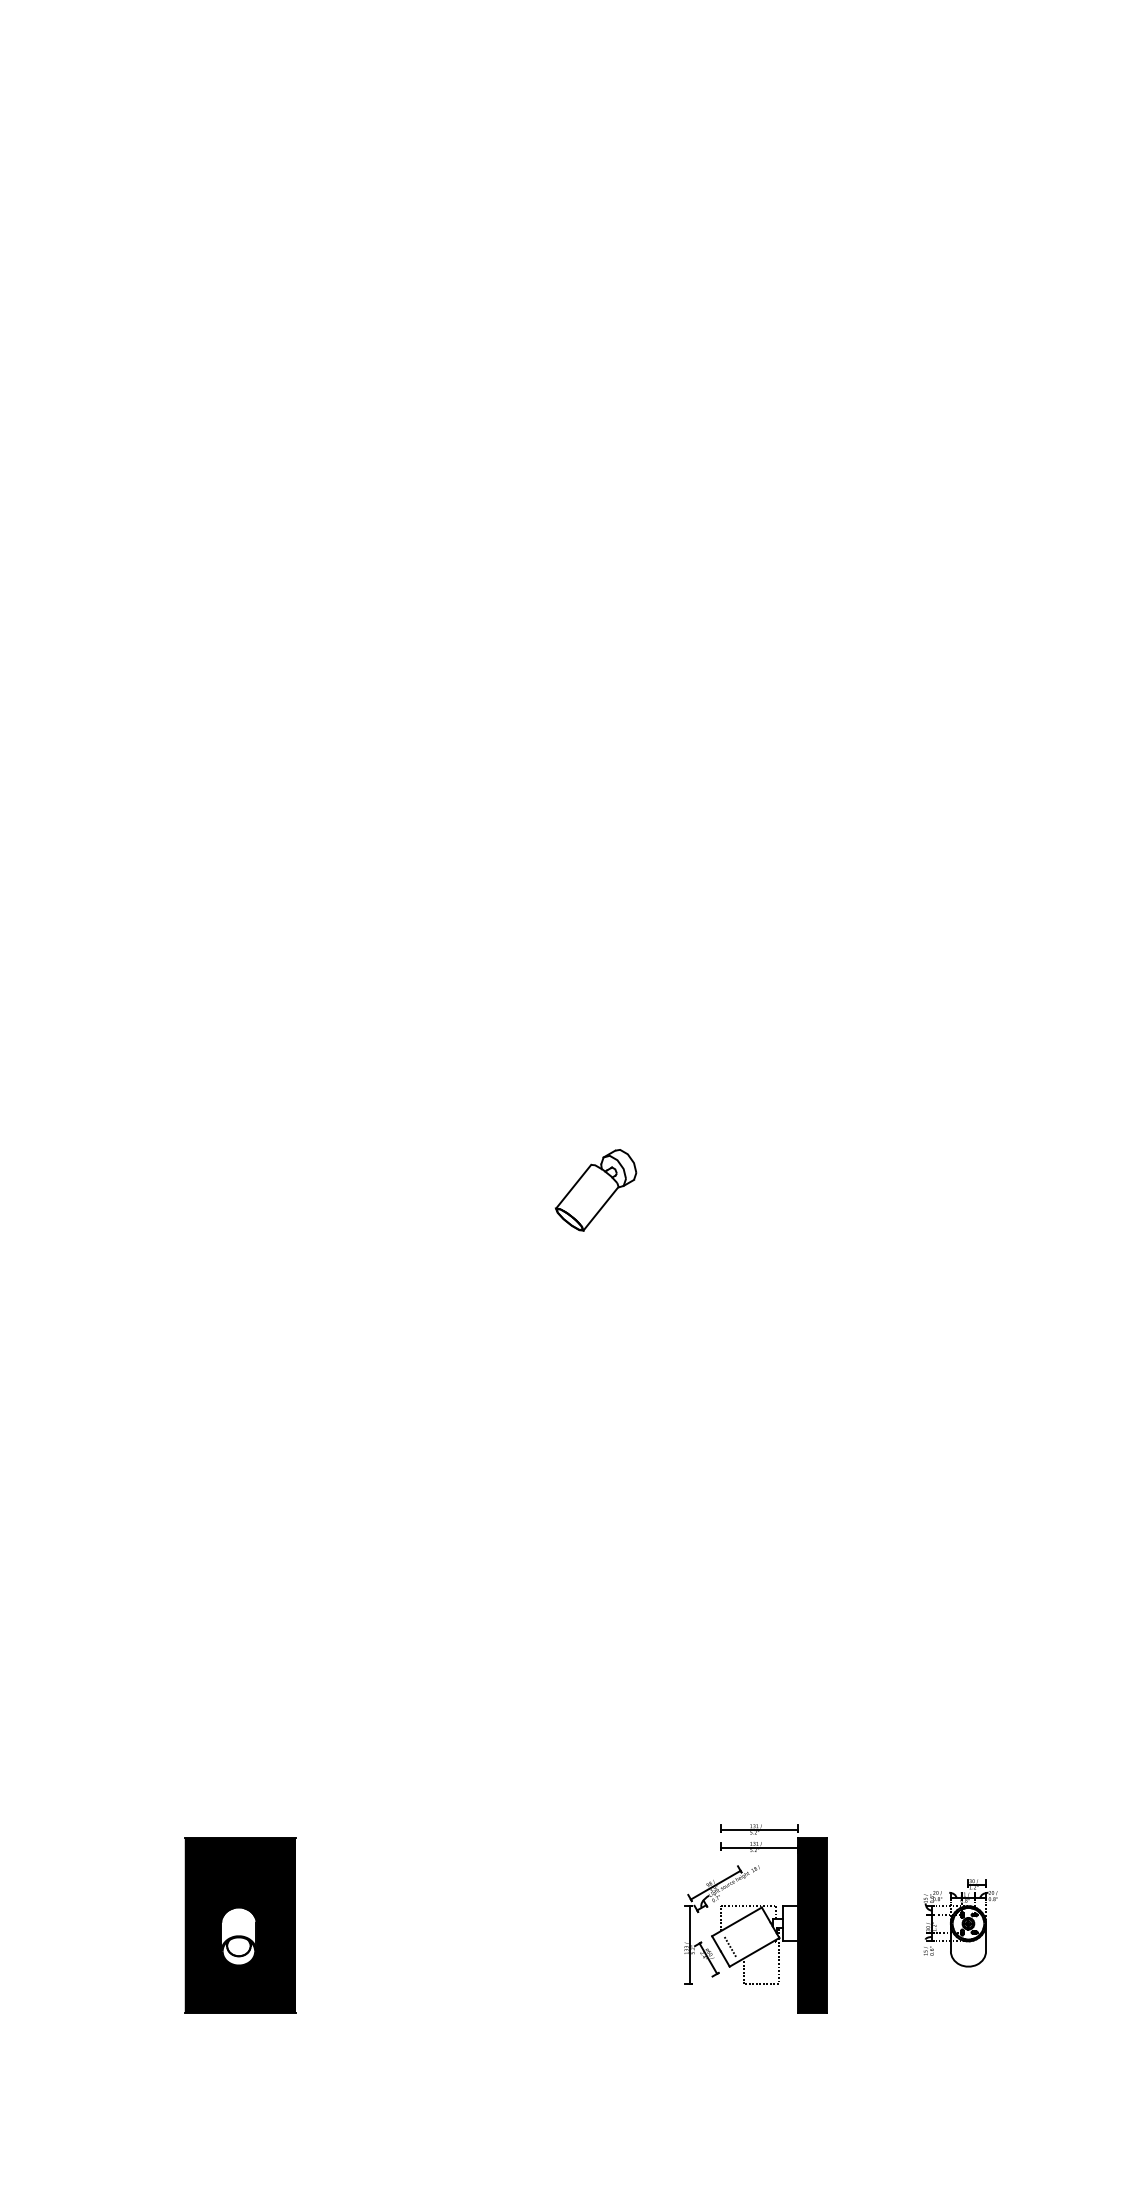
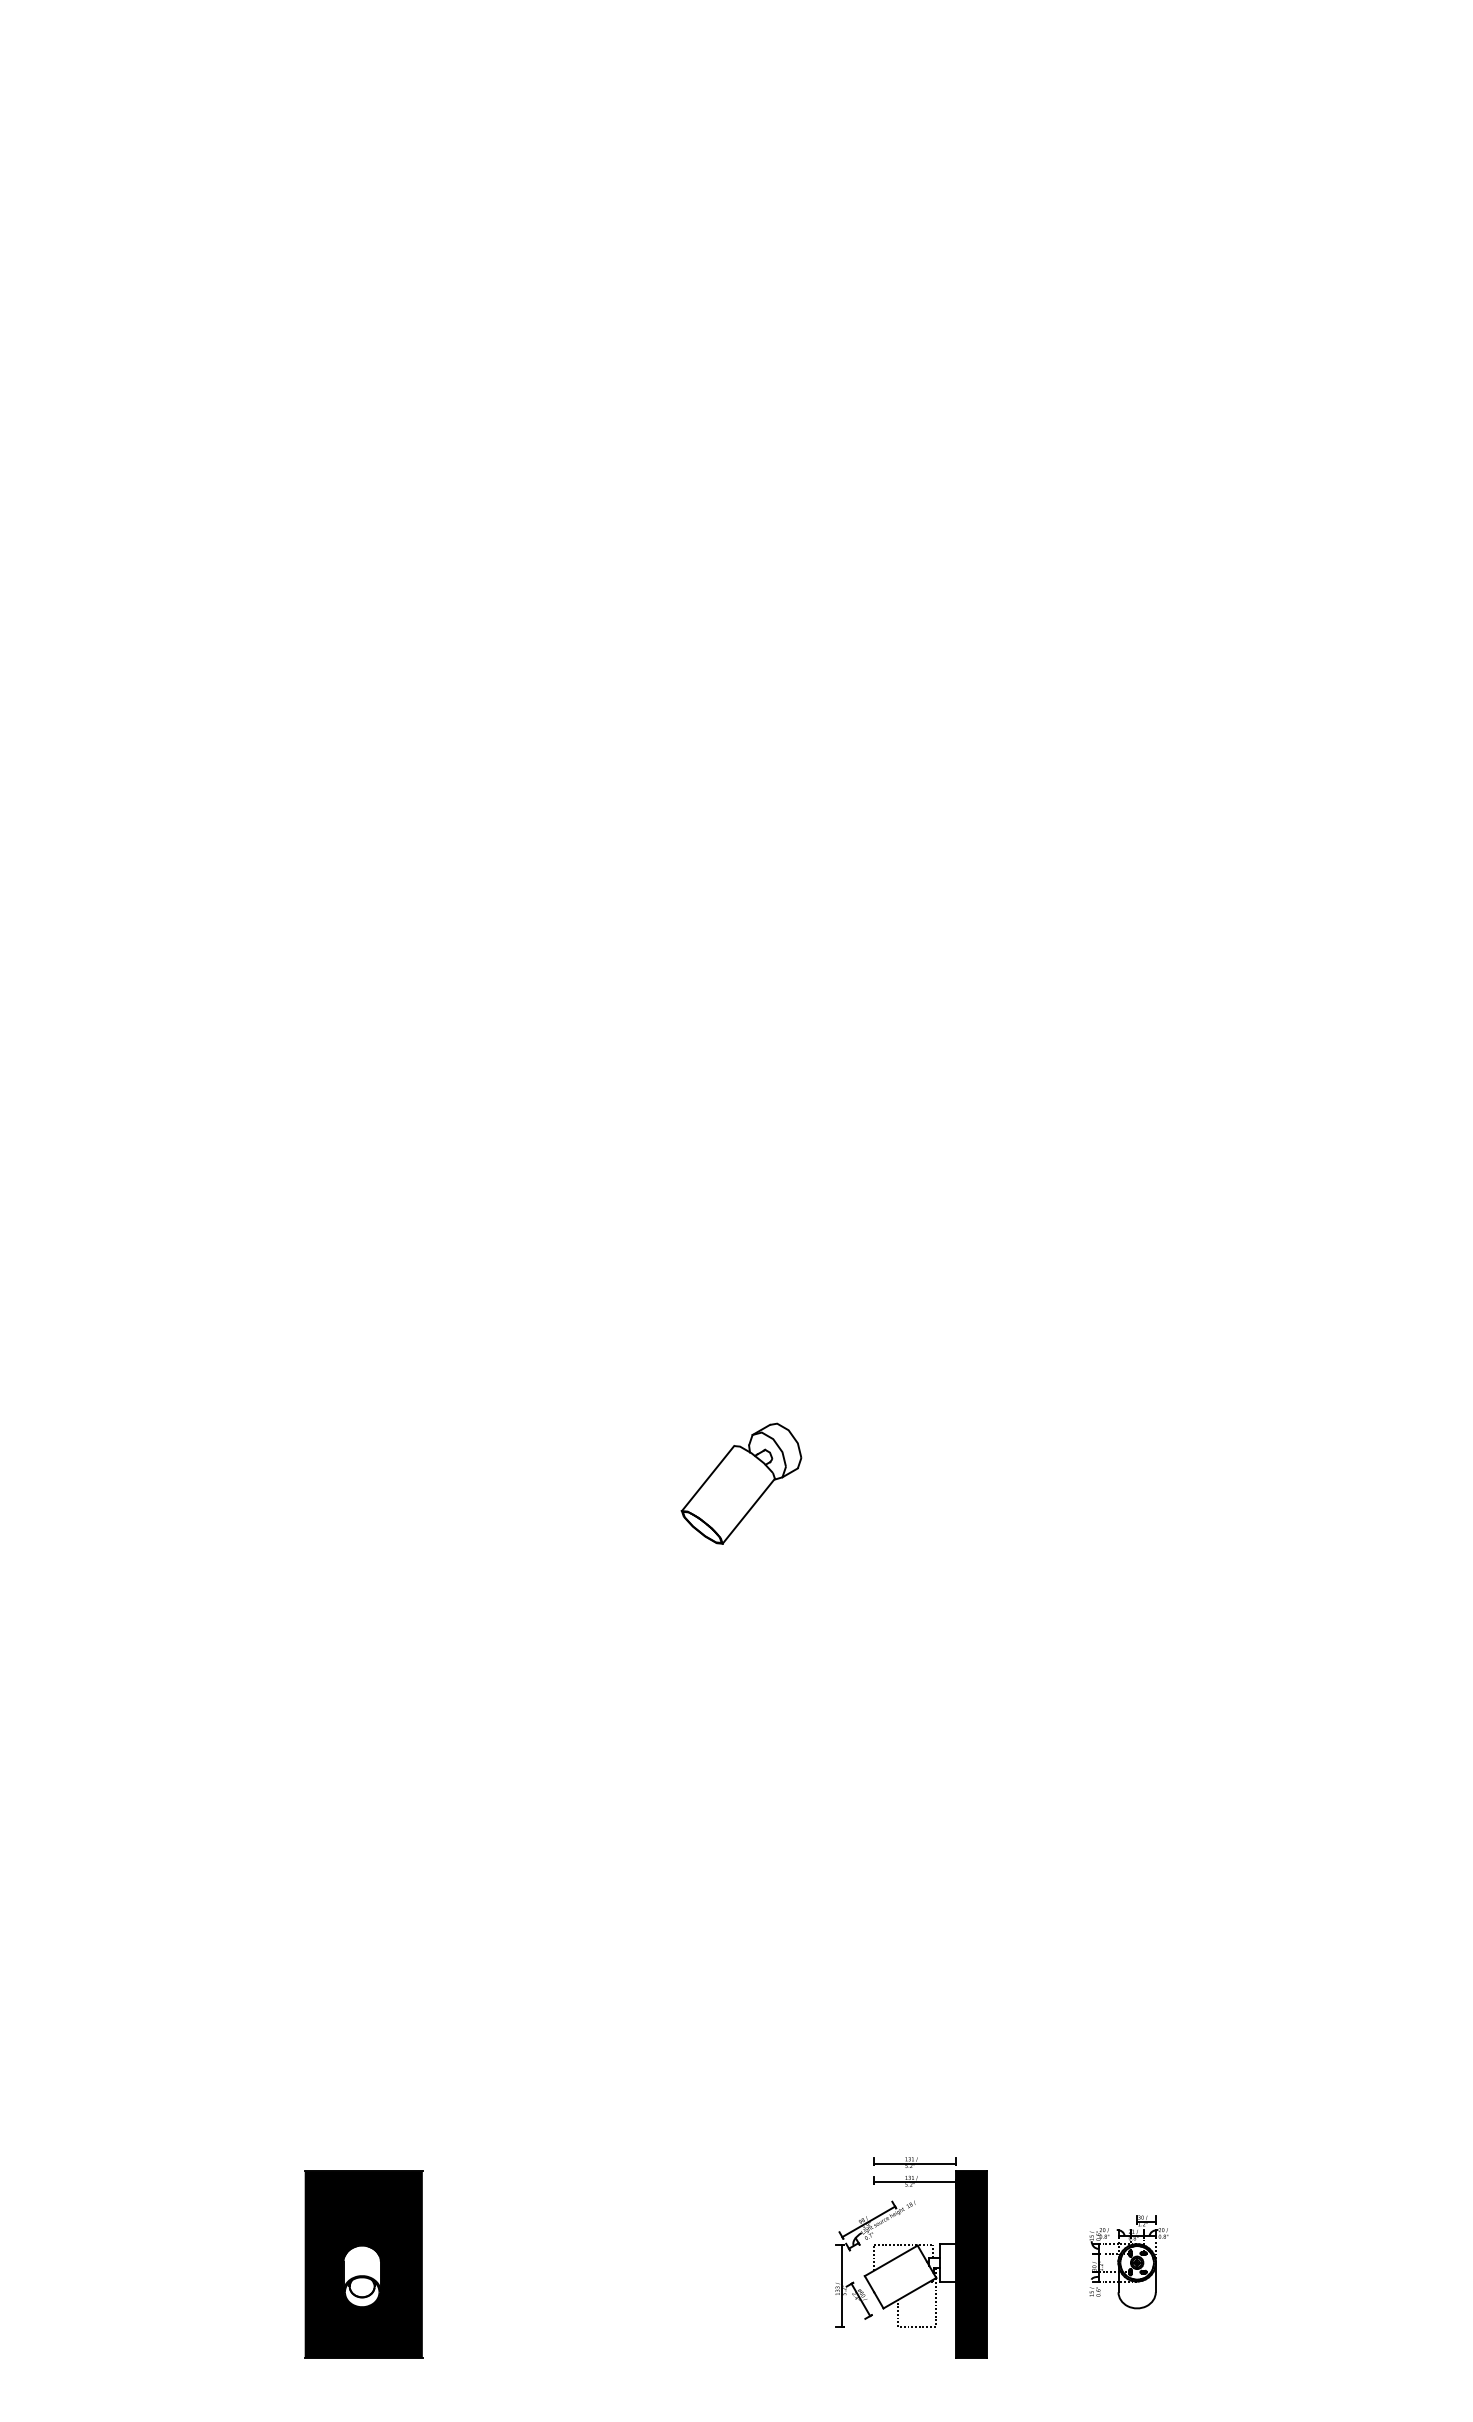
part: (595, 1190) -> (741, 1483), size x1.4
line: (729, 1946) -> (883, 2286), removed

